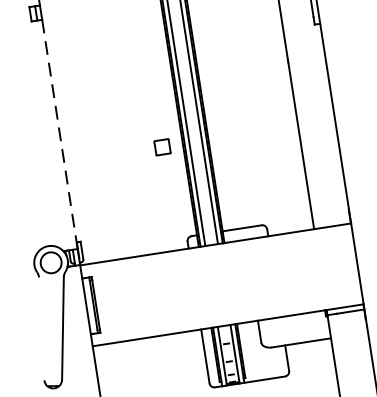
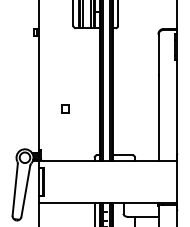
line: (60, 134) -> (39, 94), dashed -> solid
part: (162, 146) -> (65, 108), moved
line: (40, 328) -> (14, 189), added

